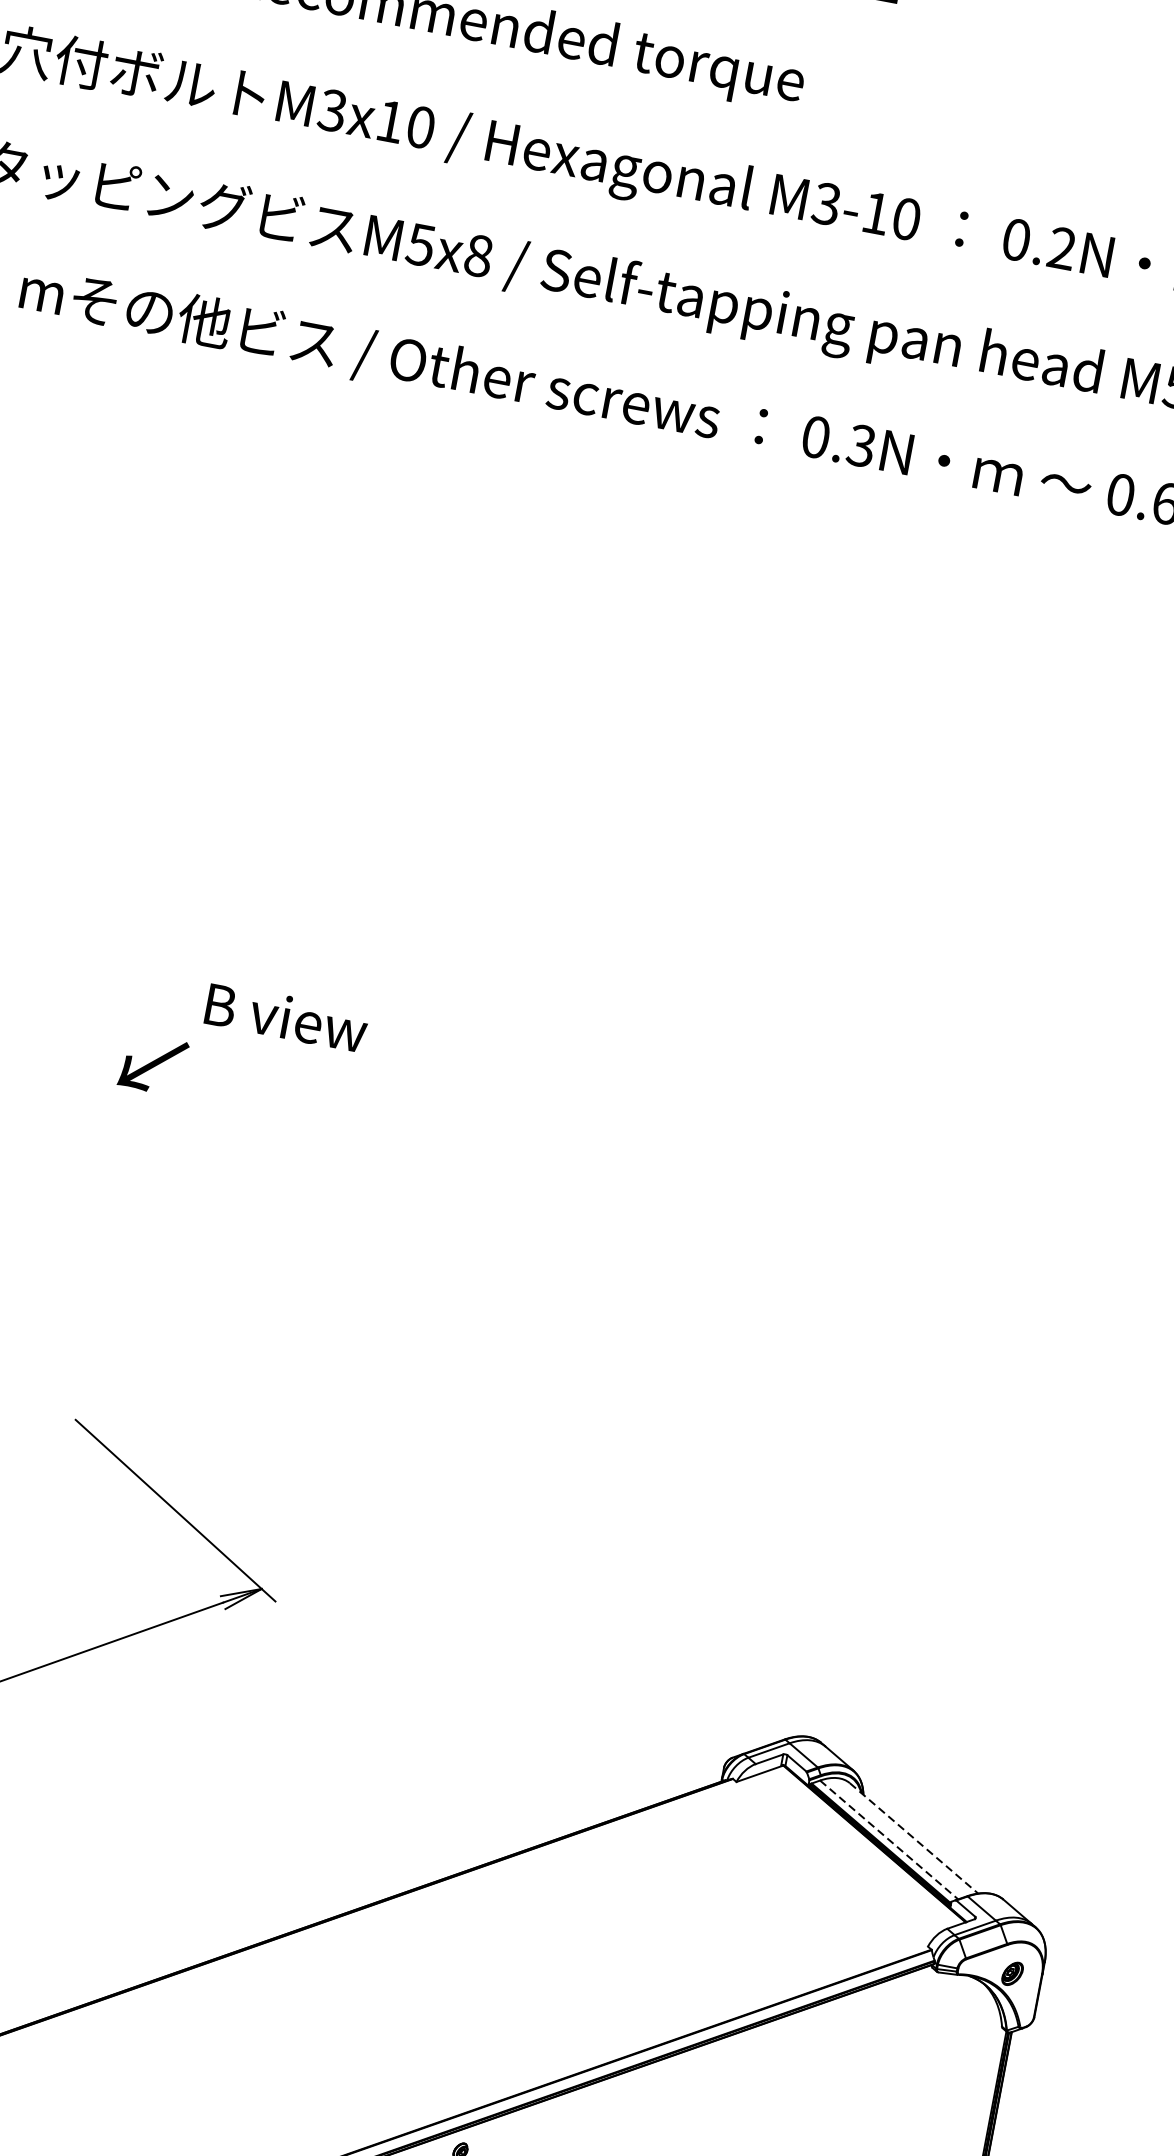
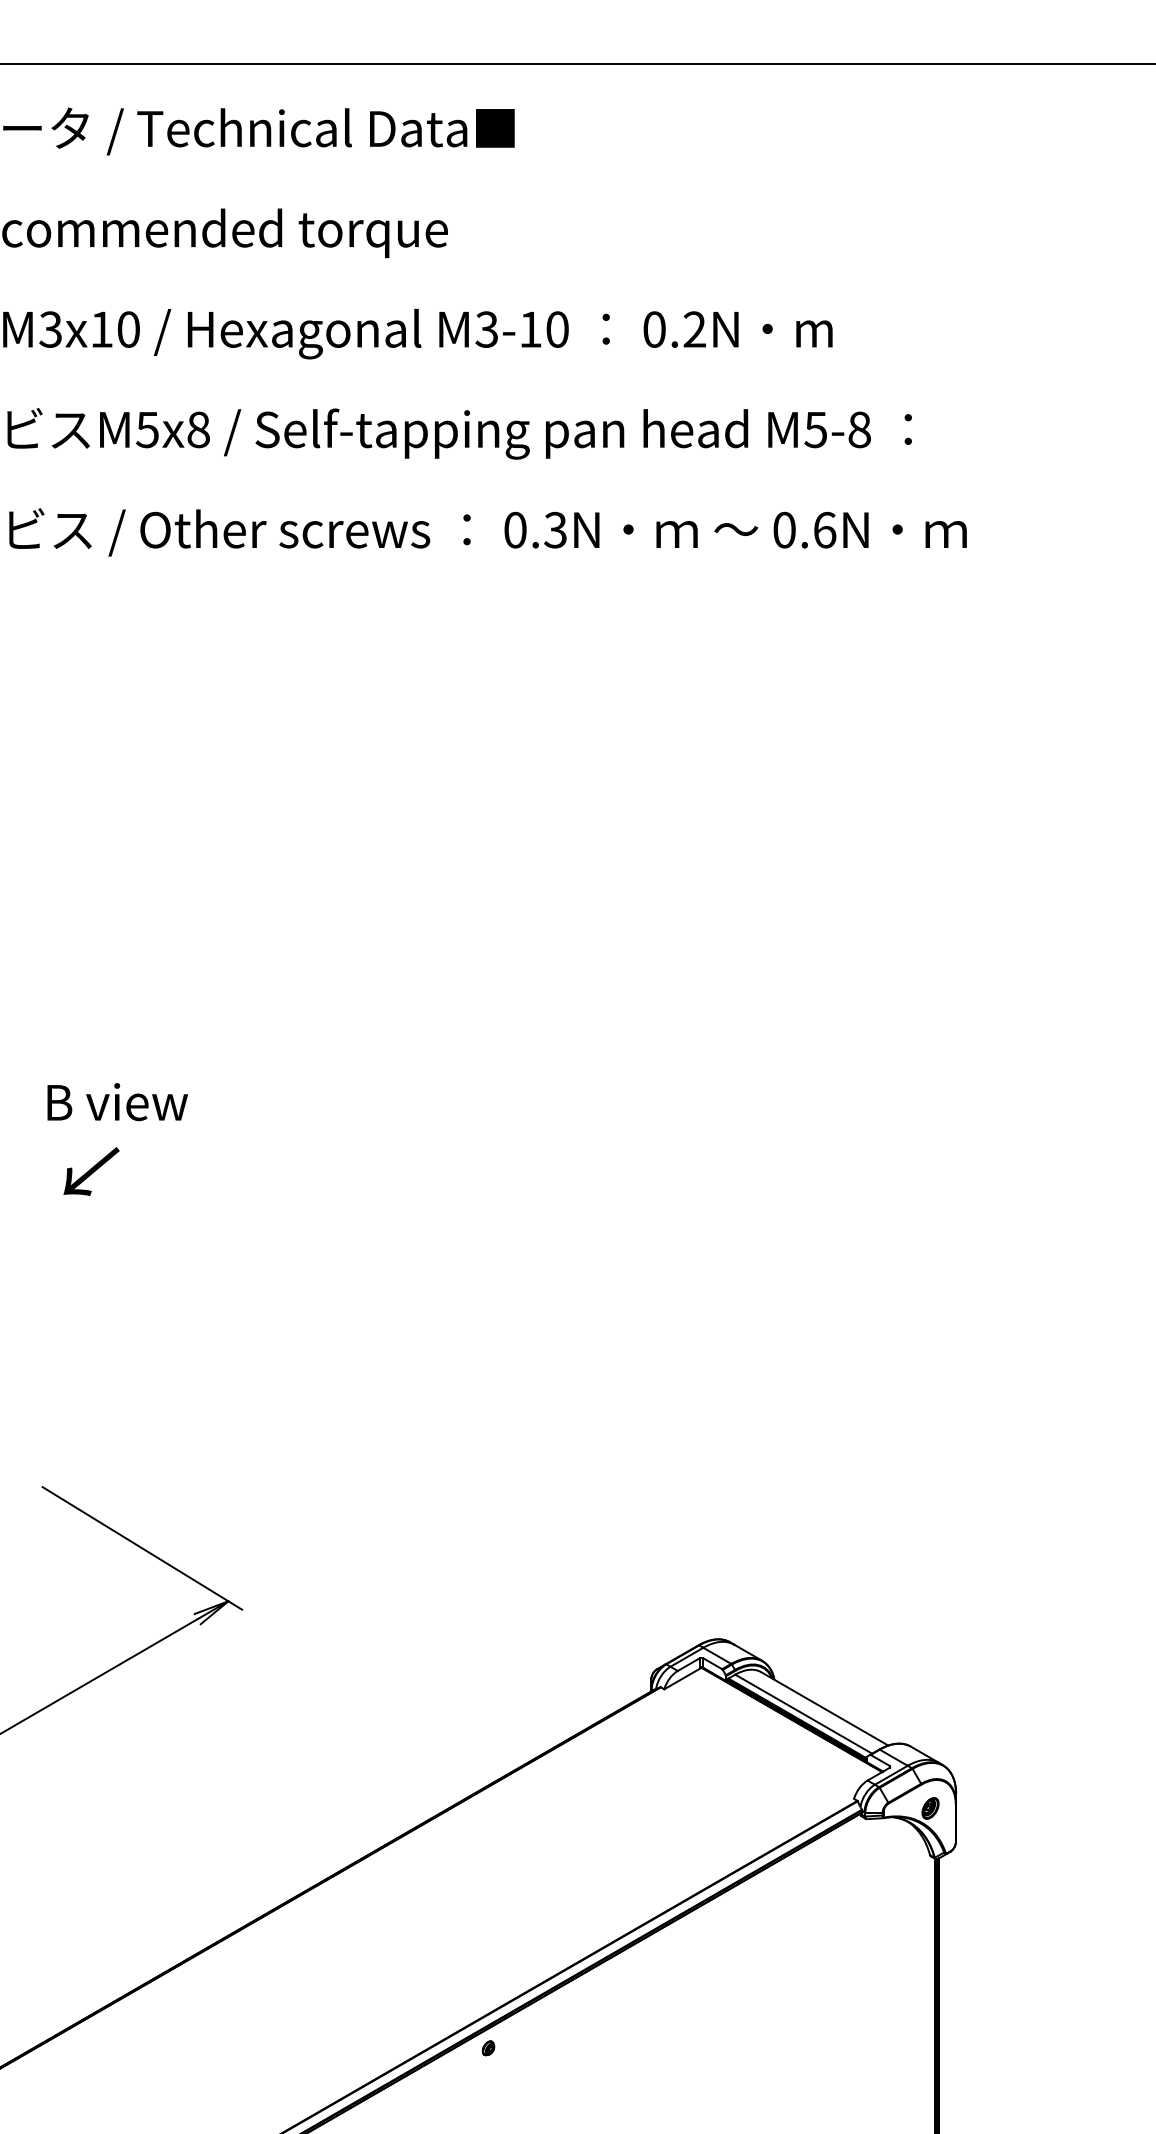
text: (286, 1017) -> (117, 1102), moved
text: (153, 1064) -> (91, 1171), moved
line: (914, 1839) -> (825, 1709), dashed -> solid
line: (889, 1840) -> (804, 1714), dashed -> solid

